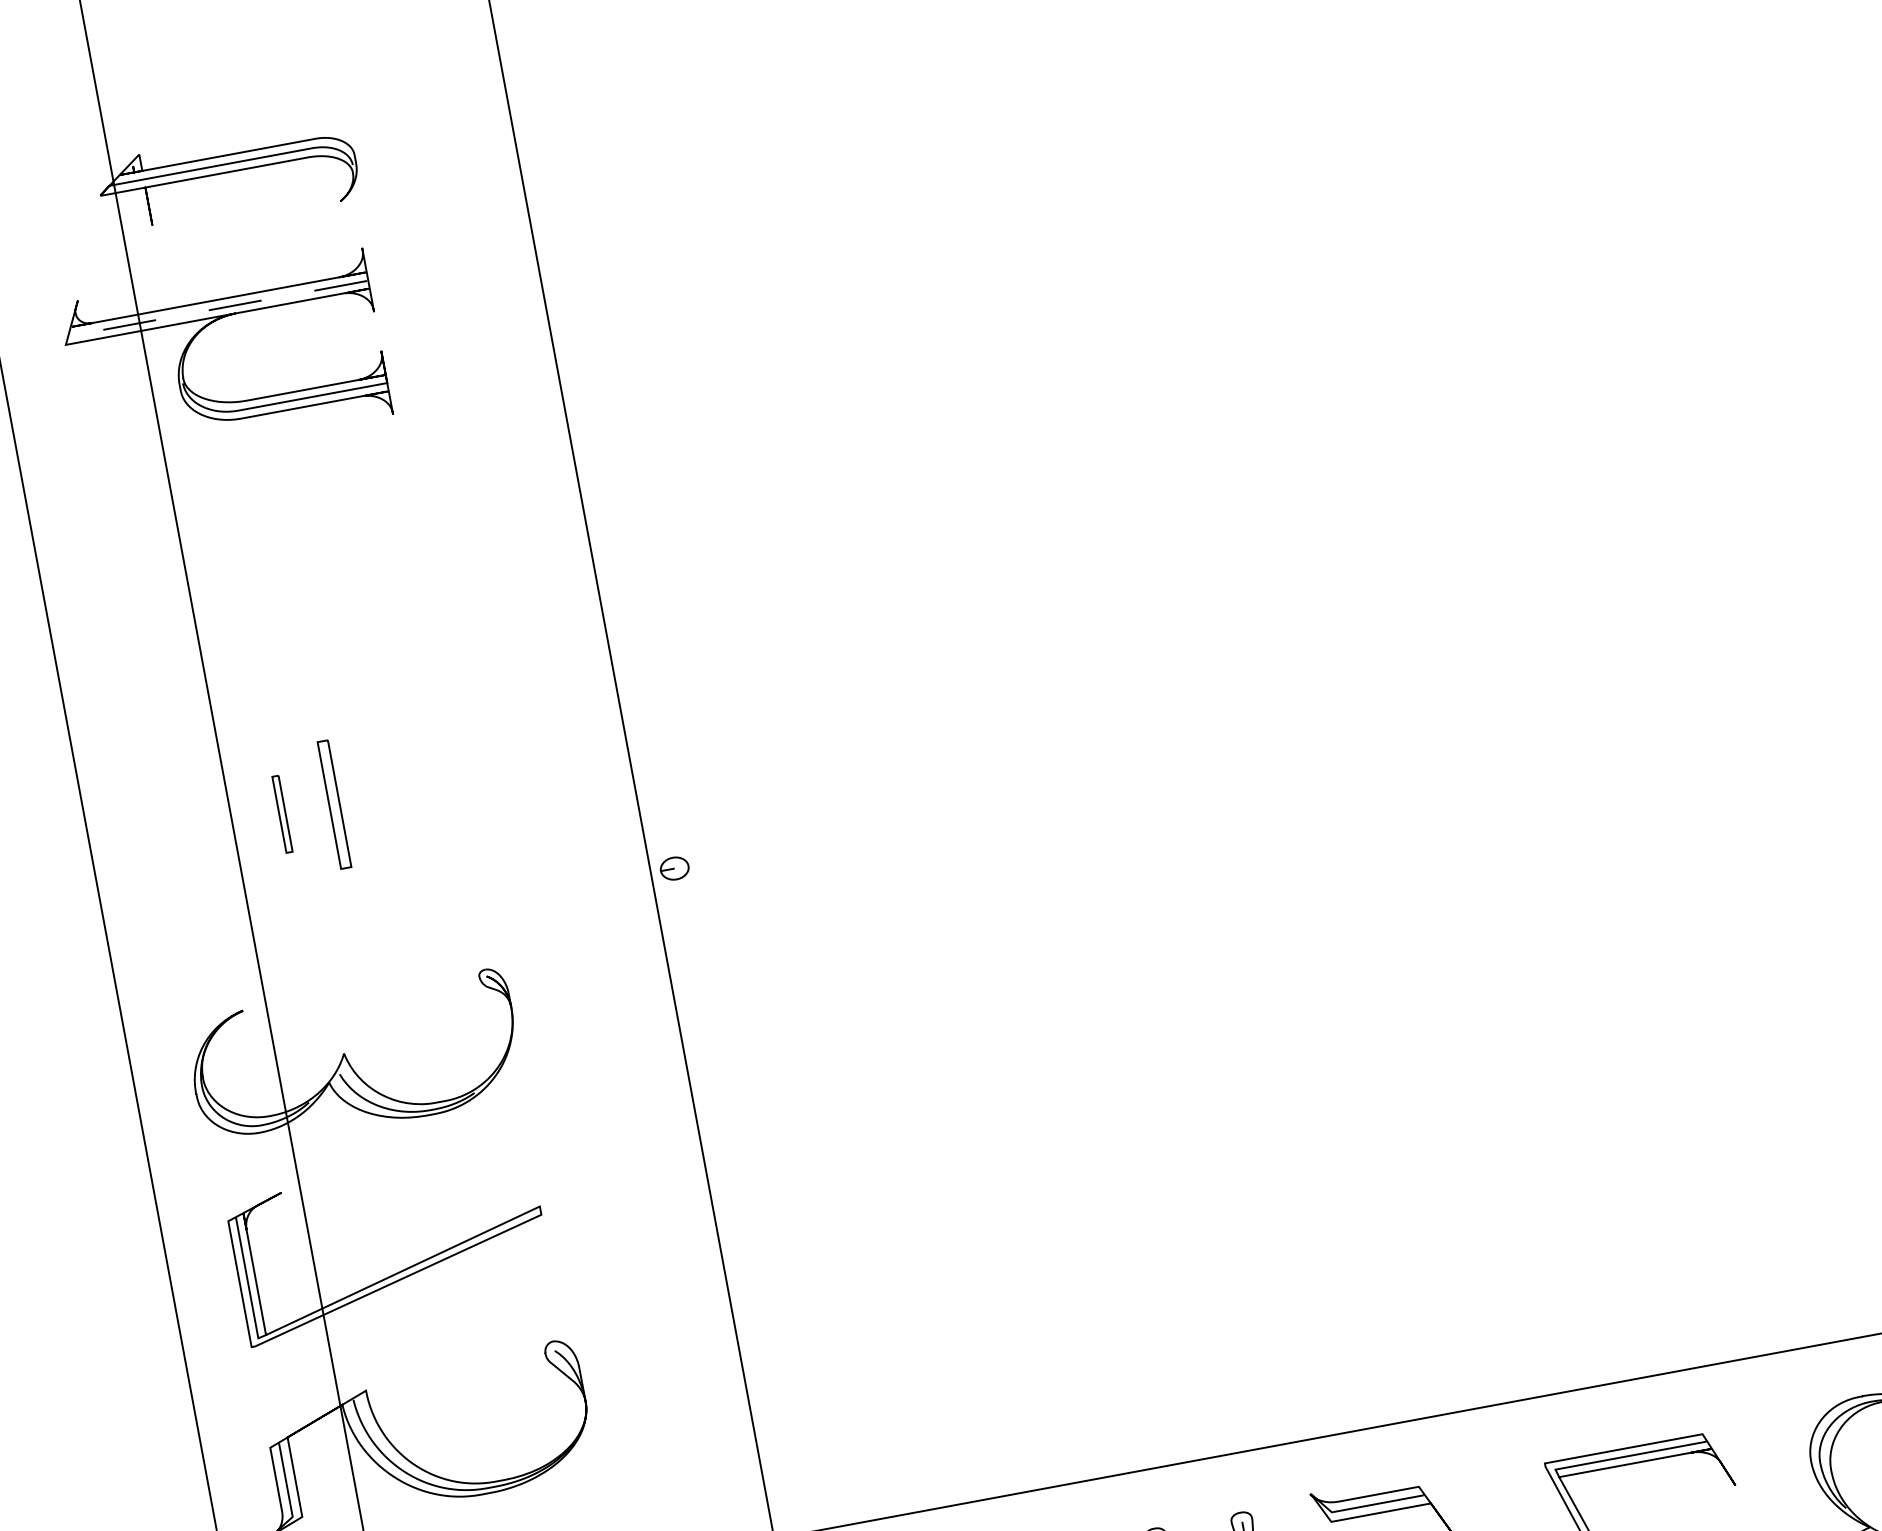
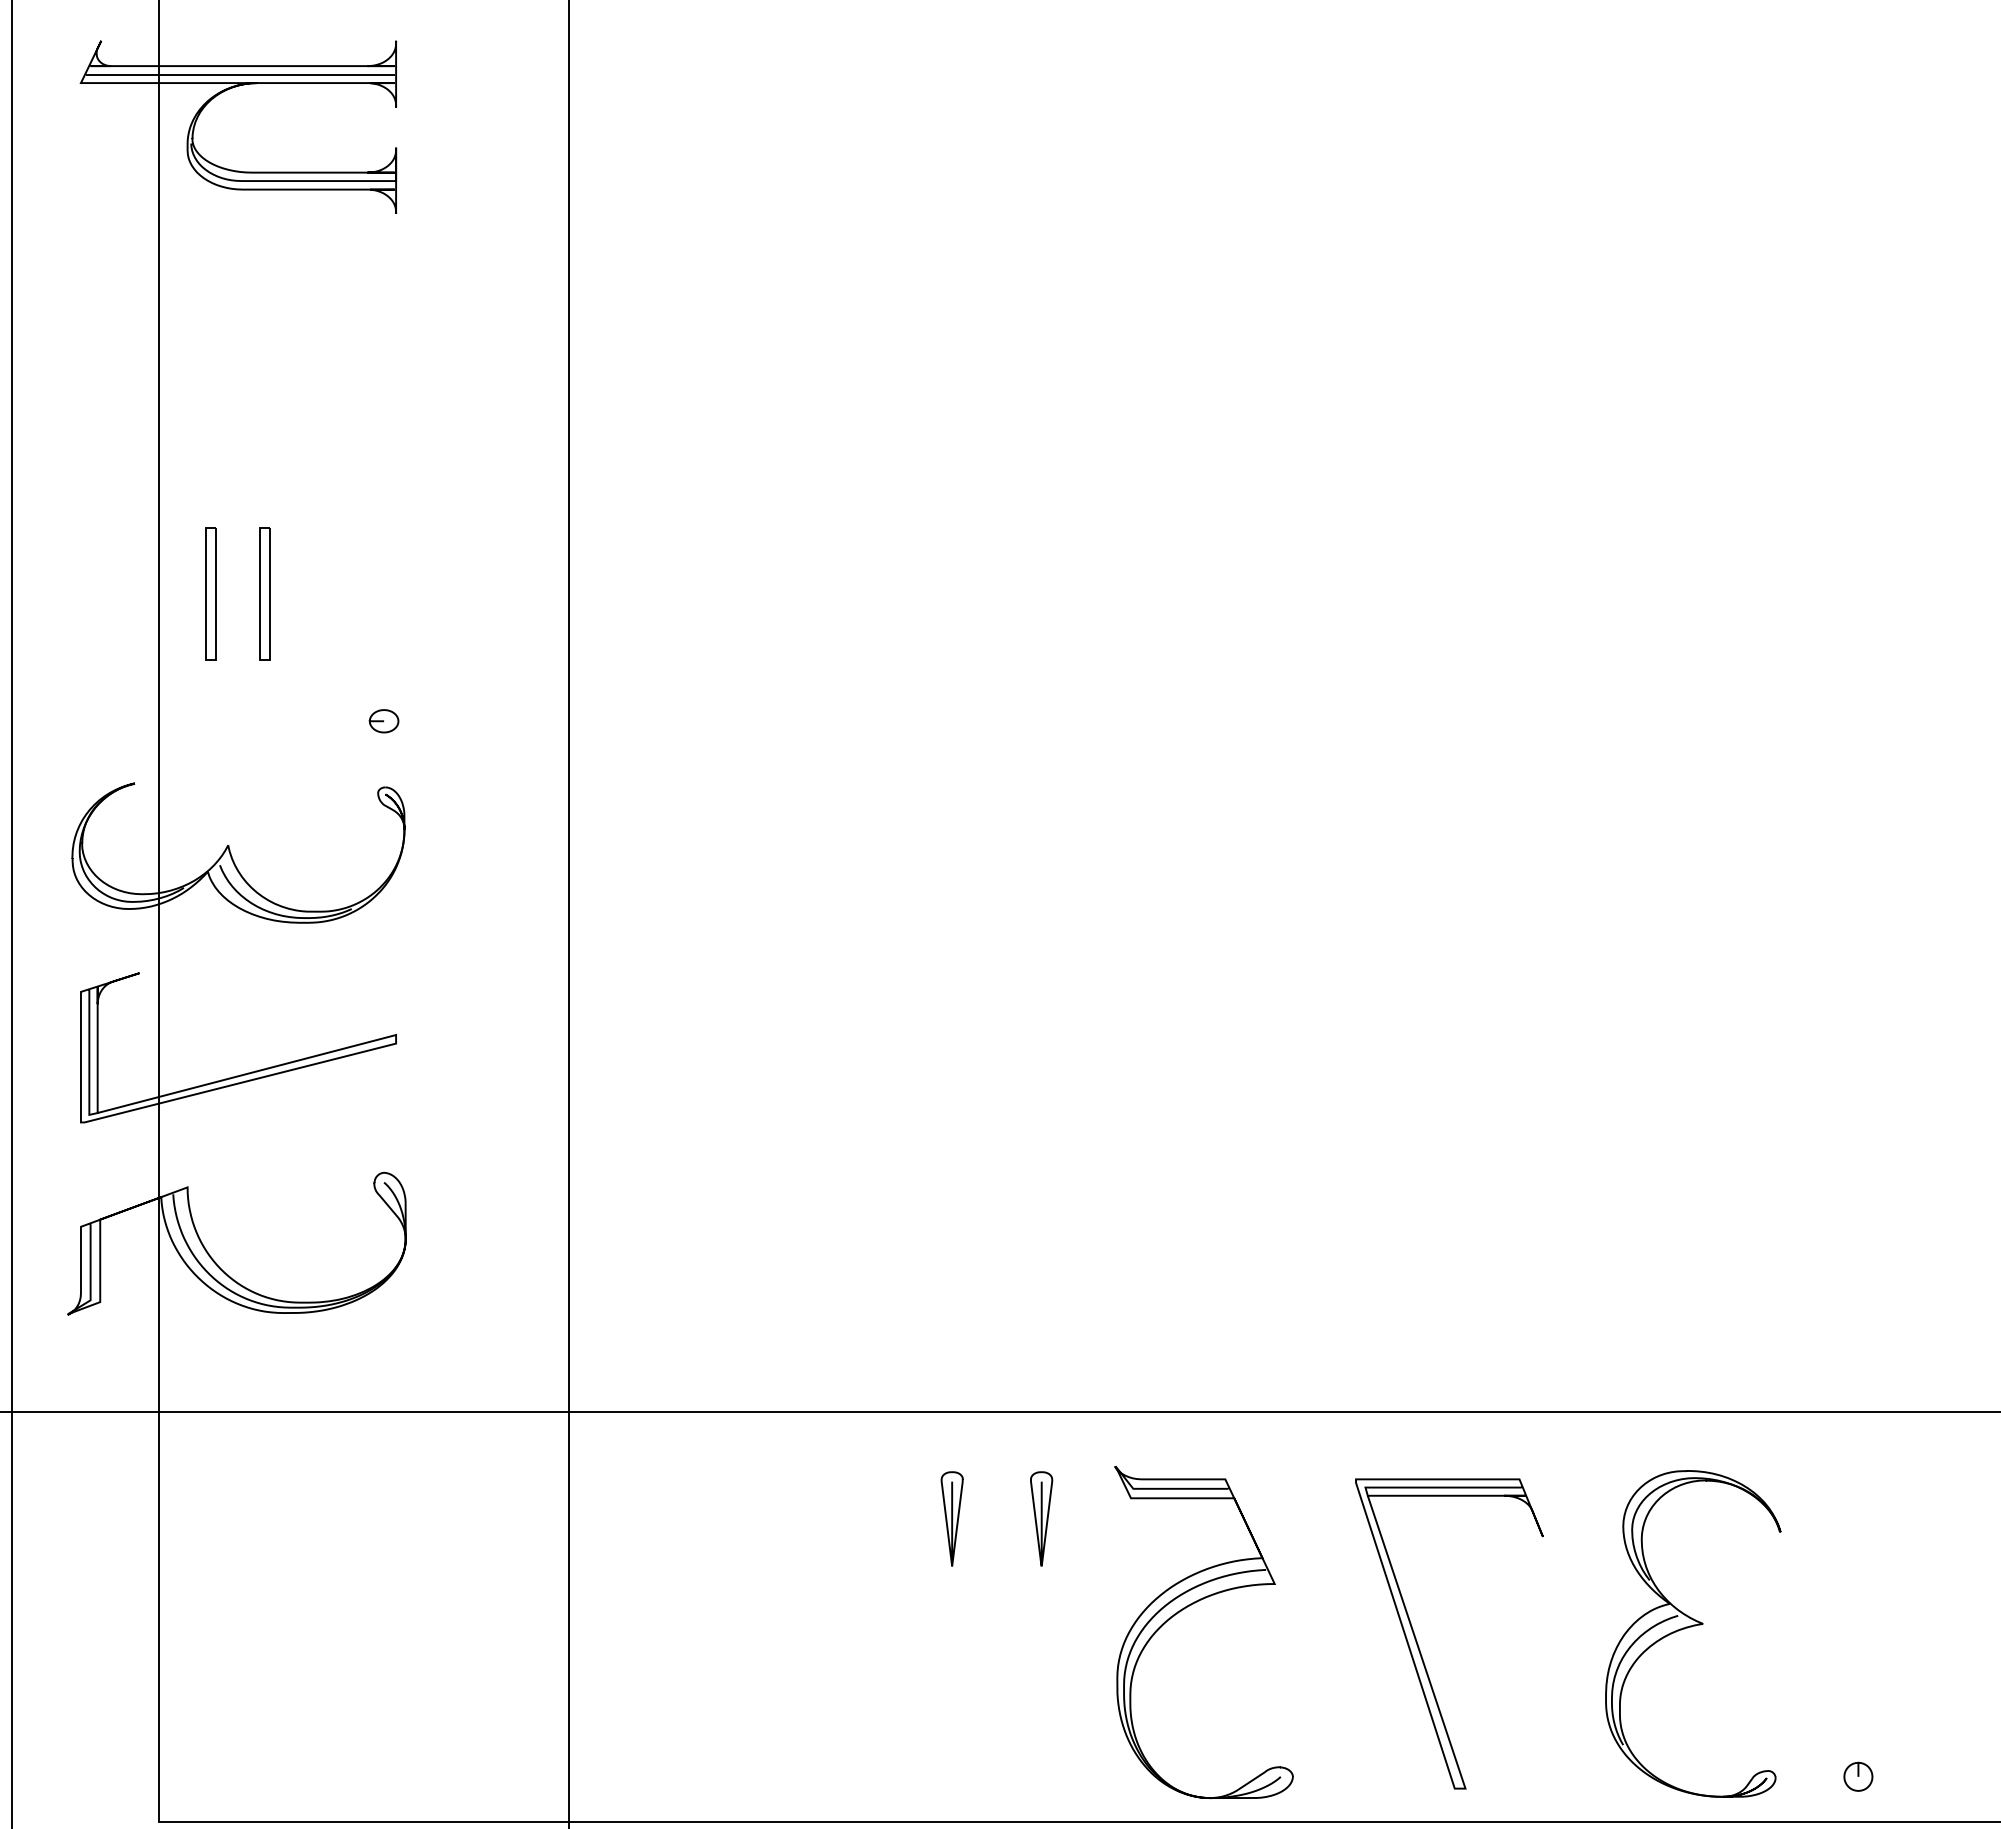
line: (218, 308) -> (240, 74), dashed -> solid
part: (282, 813) -> (210, 593), size x1.67
curve: (674, 868) -> (383, 721), moved

